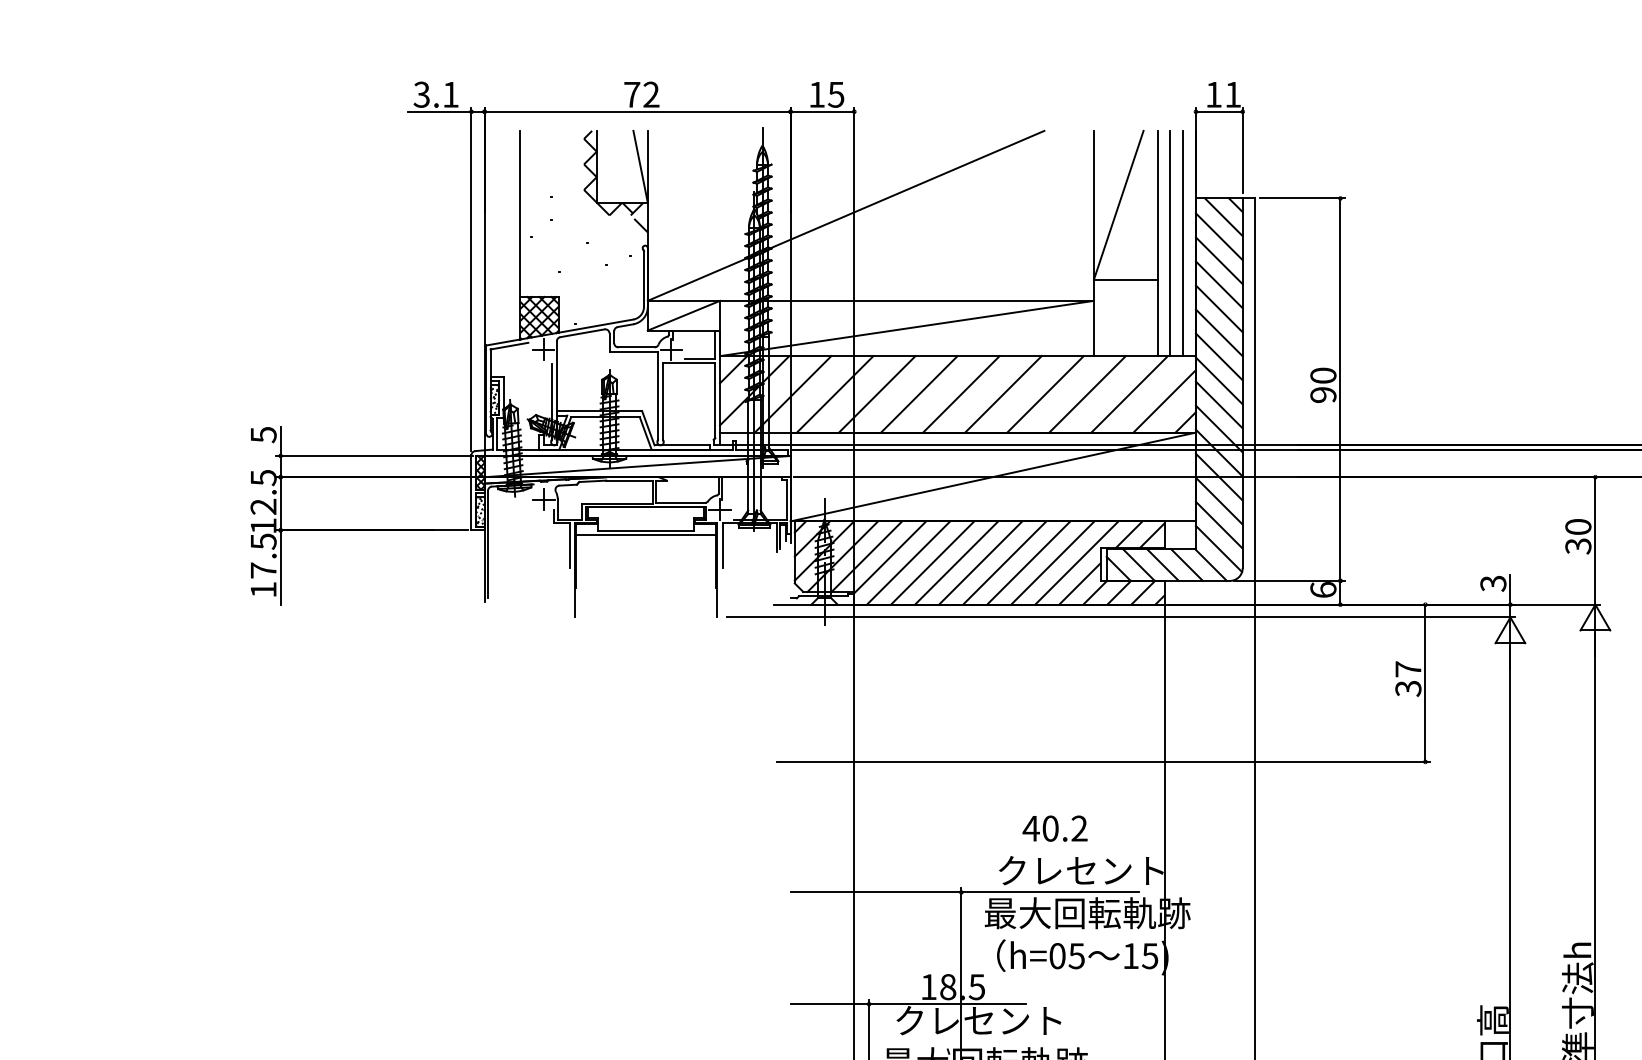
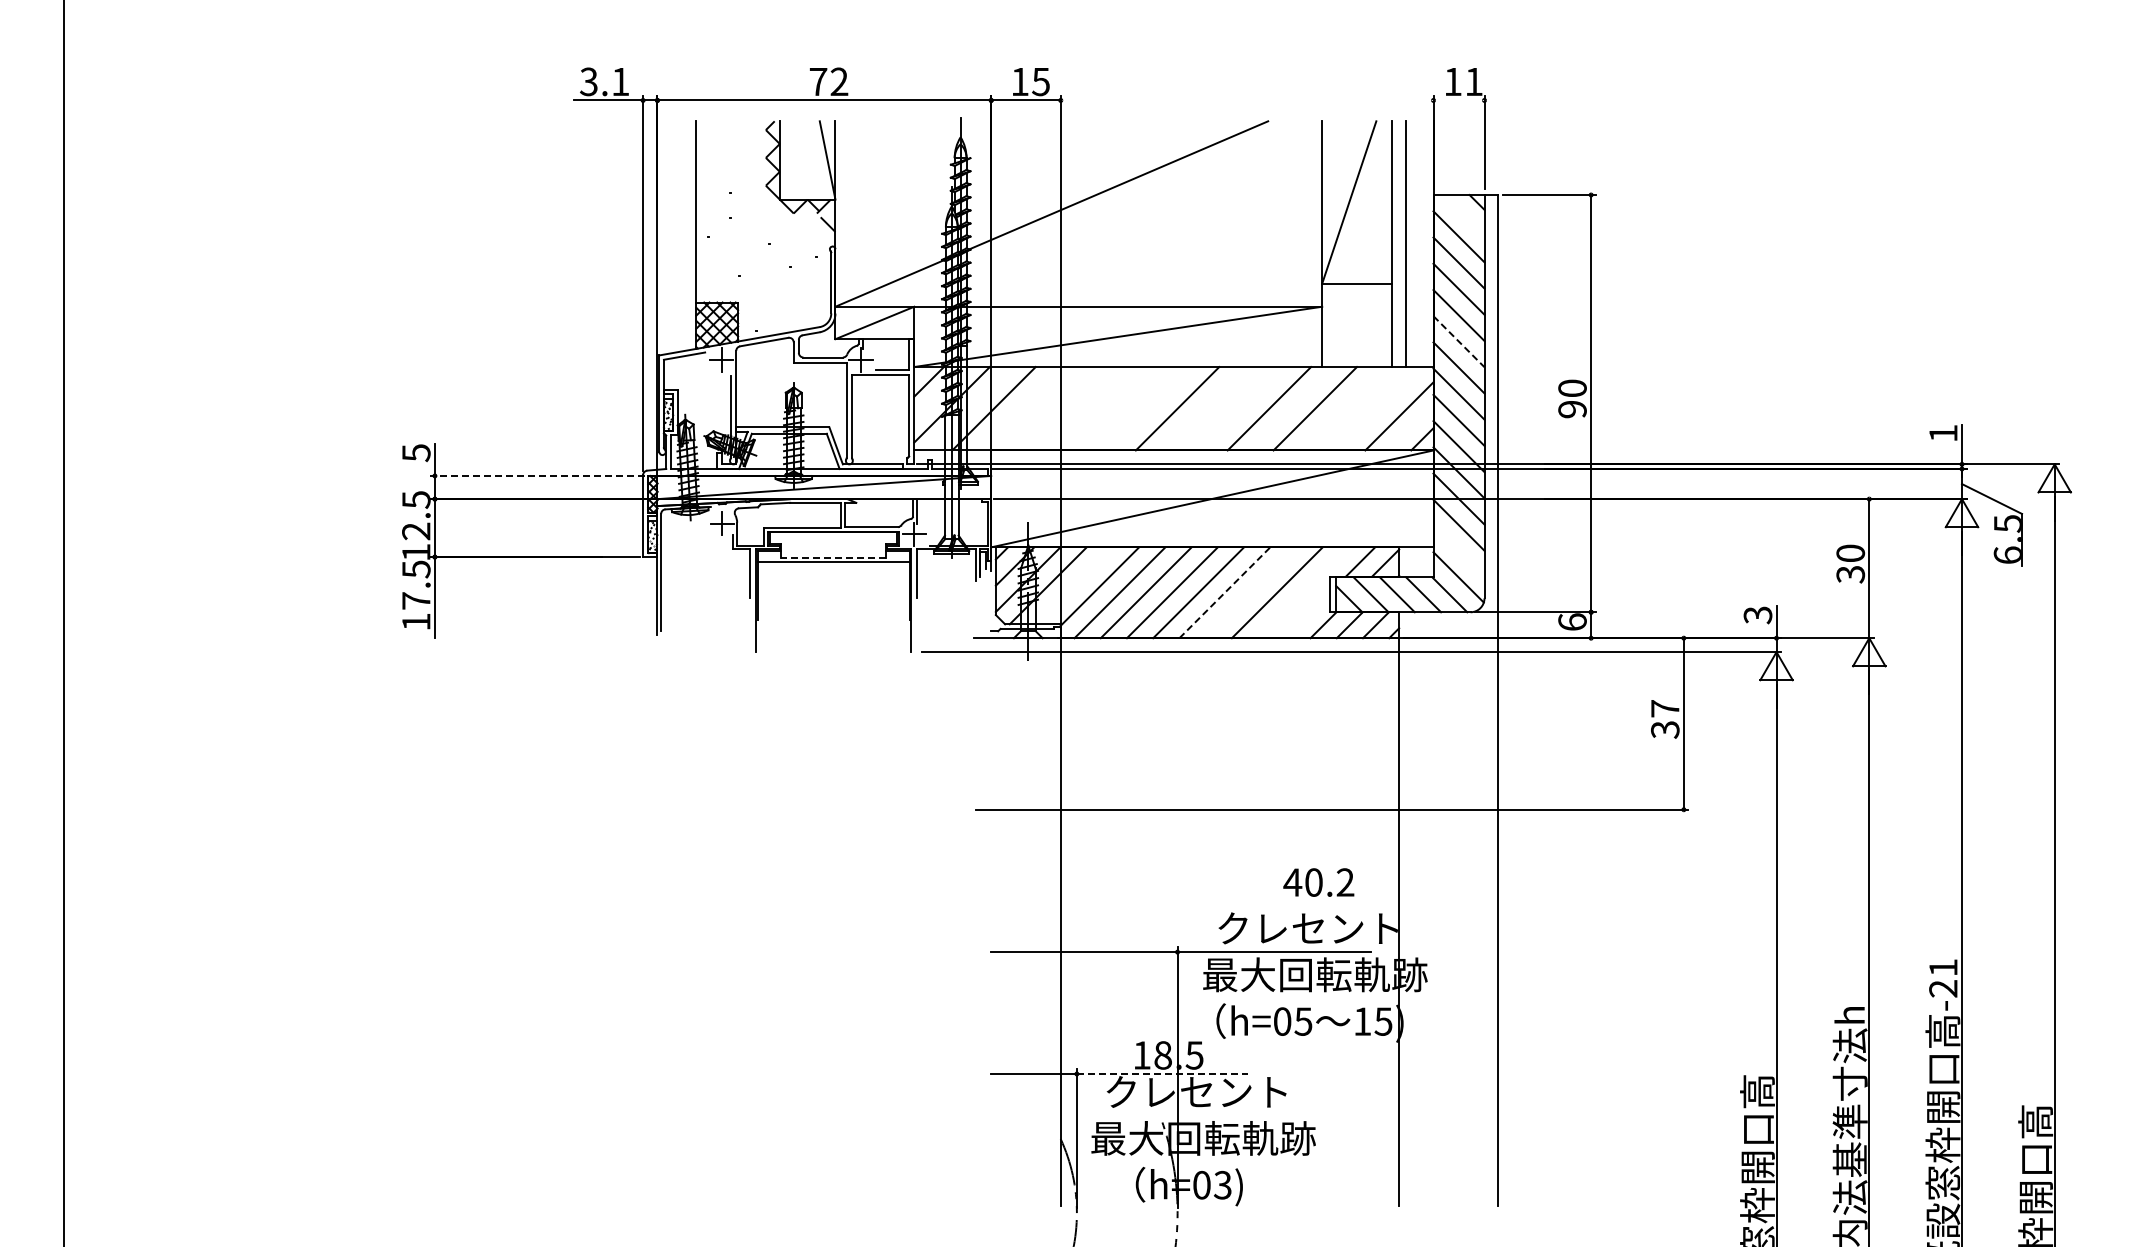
line: (1218, 111) -> (1458, 100), removed
line: (1223, 217) -> (1463, 215), removed
line: (1183, 243) -> (1419, 244), removed
line: (1219, 333) -> (1459, 342), solid -> dashed
line: (834, 394) -> (1039, 408), removed
line: (876, 394) -> (1085, 408), removed
line: (919, 394) -> (1131, 408), removed
line: (1003, 394) -> (1223, 408), removed
line: (1129, 394) -> (1360, 408), removed
line: (374, 455) -> (537, 475), solid -> dashed
line: (1218, 525) -> (1458, 551), removed
line: (645, 530) -> (833, 557), solid -> dashed
line: (866, 556) -> (1074, 585), removed
line: (1005, 562) -> (1225, 592), solid -> dashed
line: (1028, 562) -> (1250, 592), removed
line: (1076, 562) -> (1303, 592), removed
line: (1079, 583) -> (1306, 615), removed
text: (1054, 828) -> (1318, 882), moved
line: (947, 1004) -> (1162, 1074), solid -> dashed

